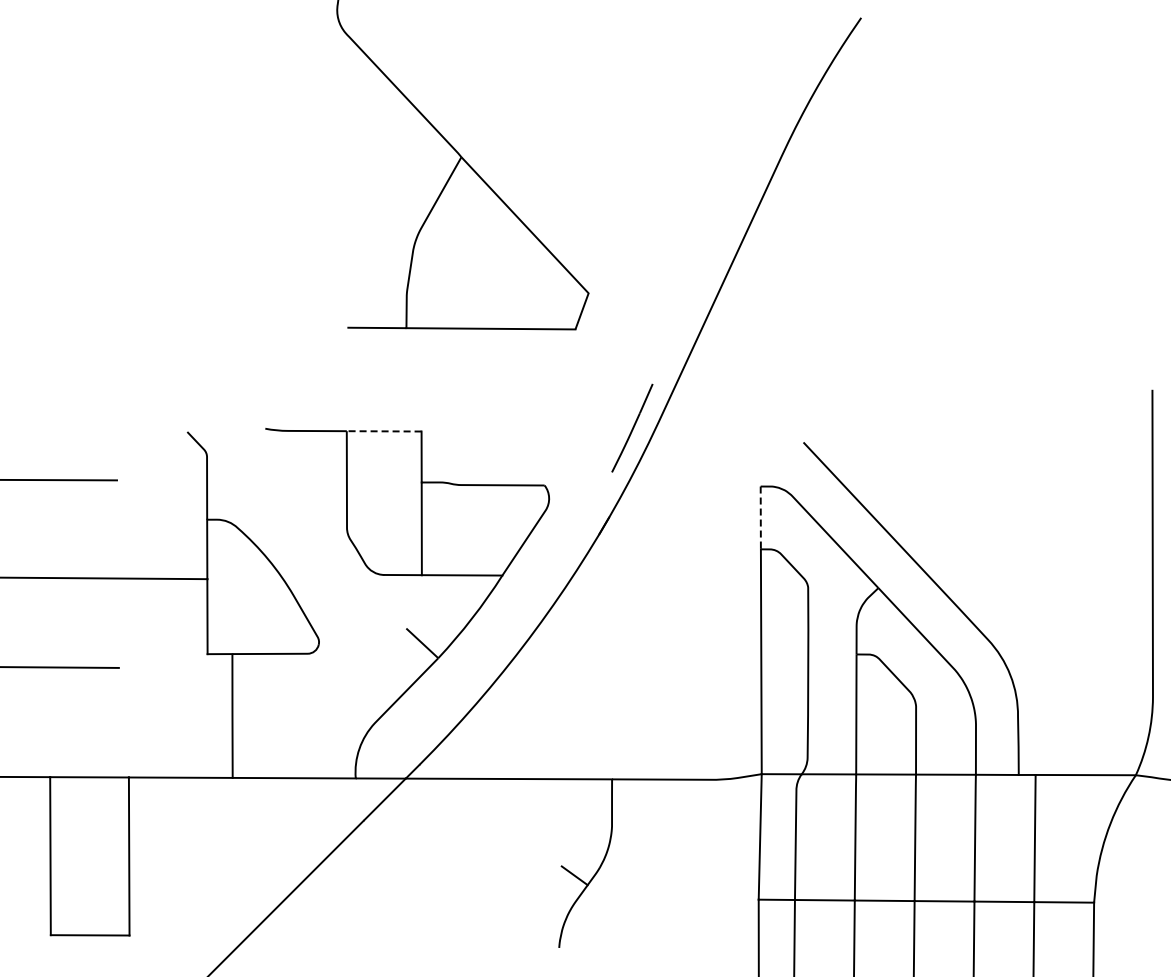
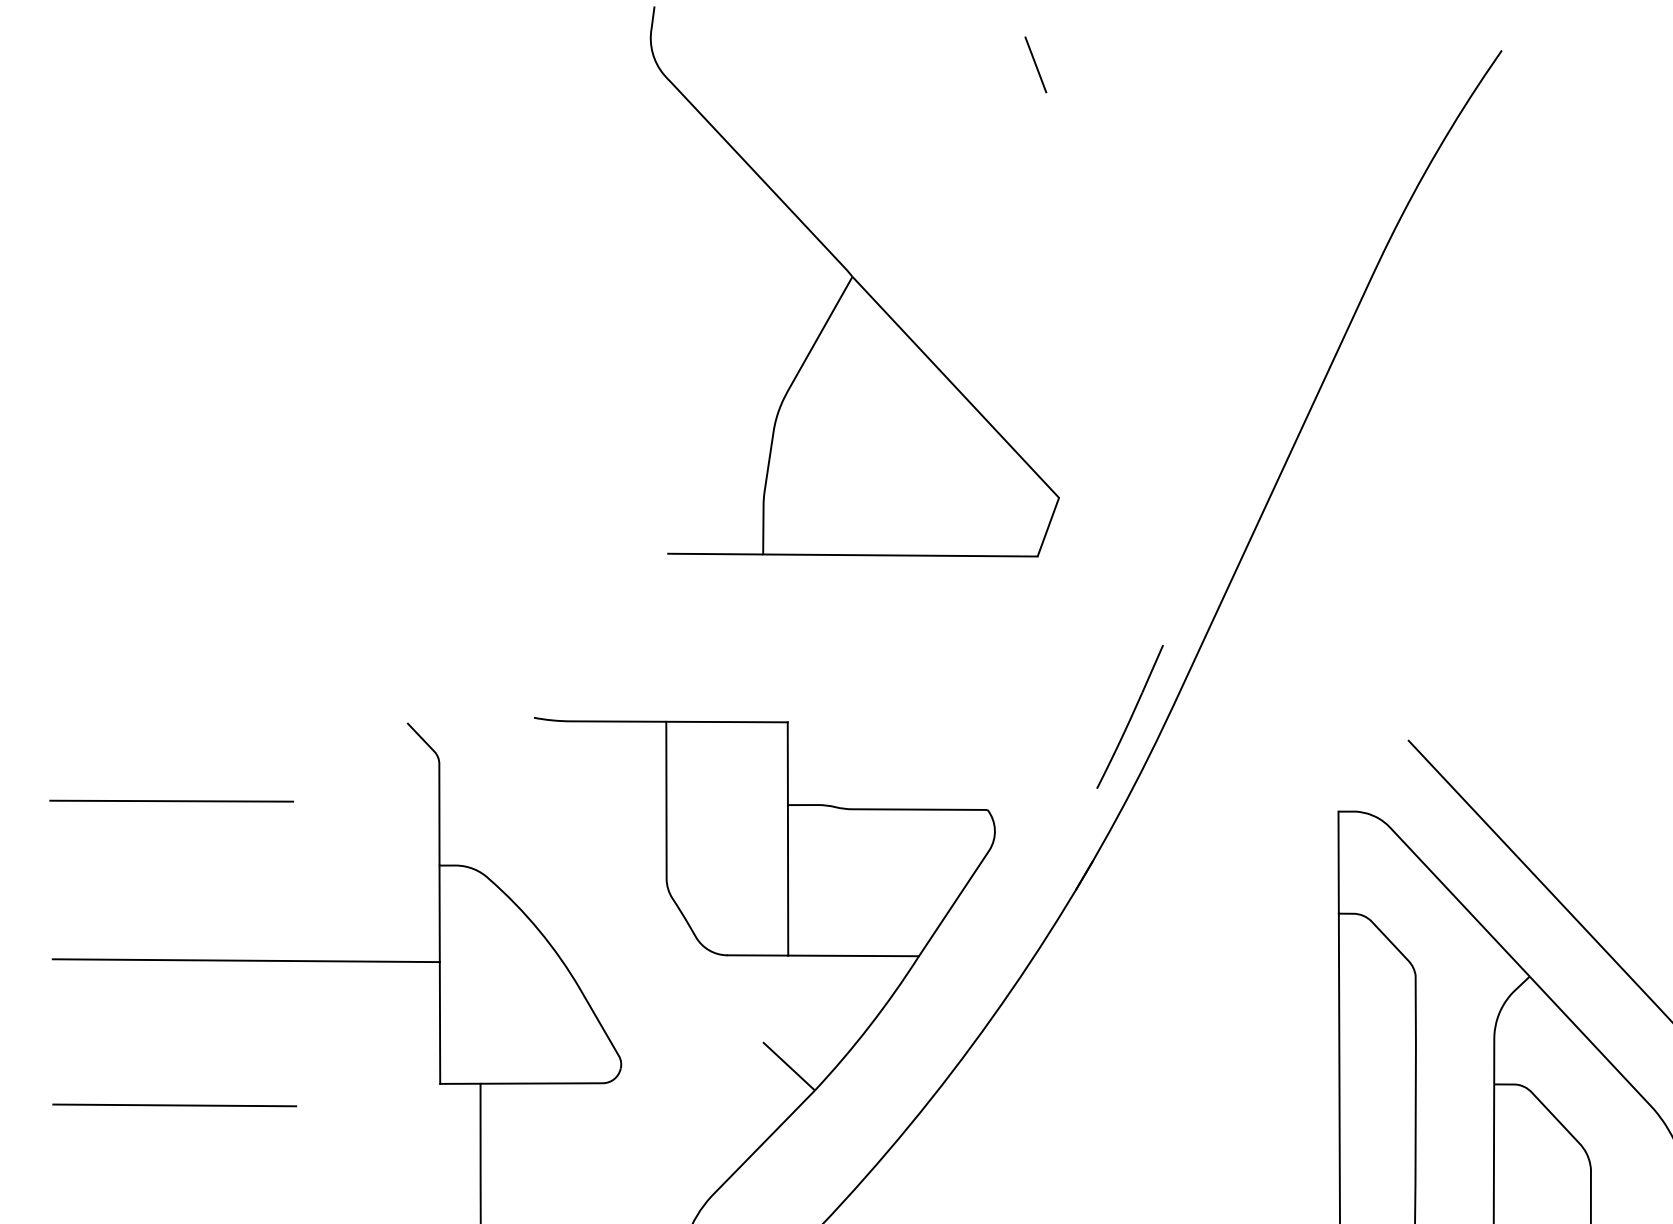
line: (573, 26) -> (1034, 64), added
line: (383, 431) -> (725, 722), dashed -> solid
line: (760, 518) -> (1338, 863), dashed -> solid

